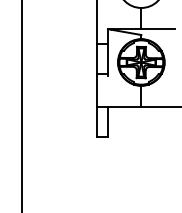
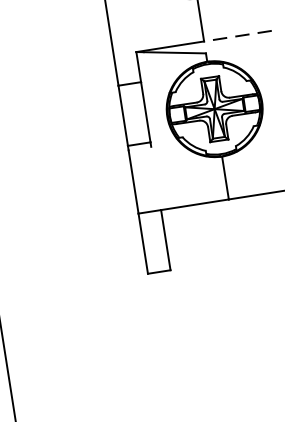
line: (158, 29) -> (238, 36), solid -> dashed

